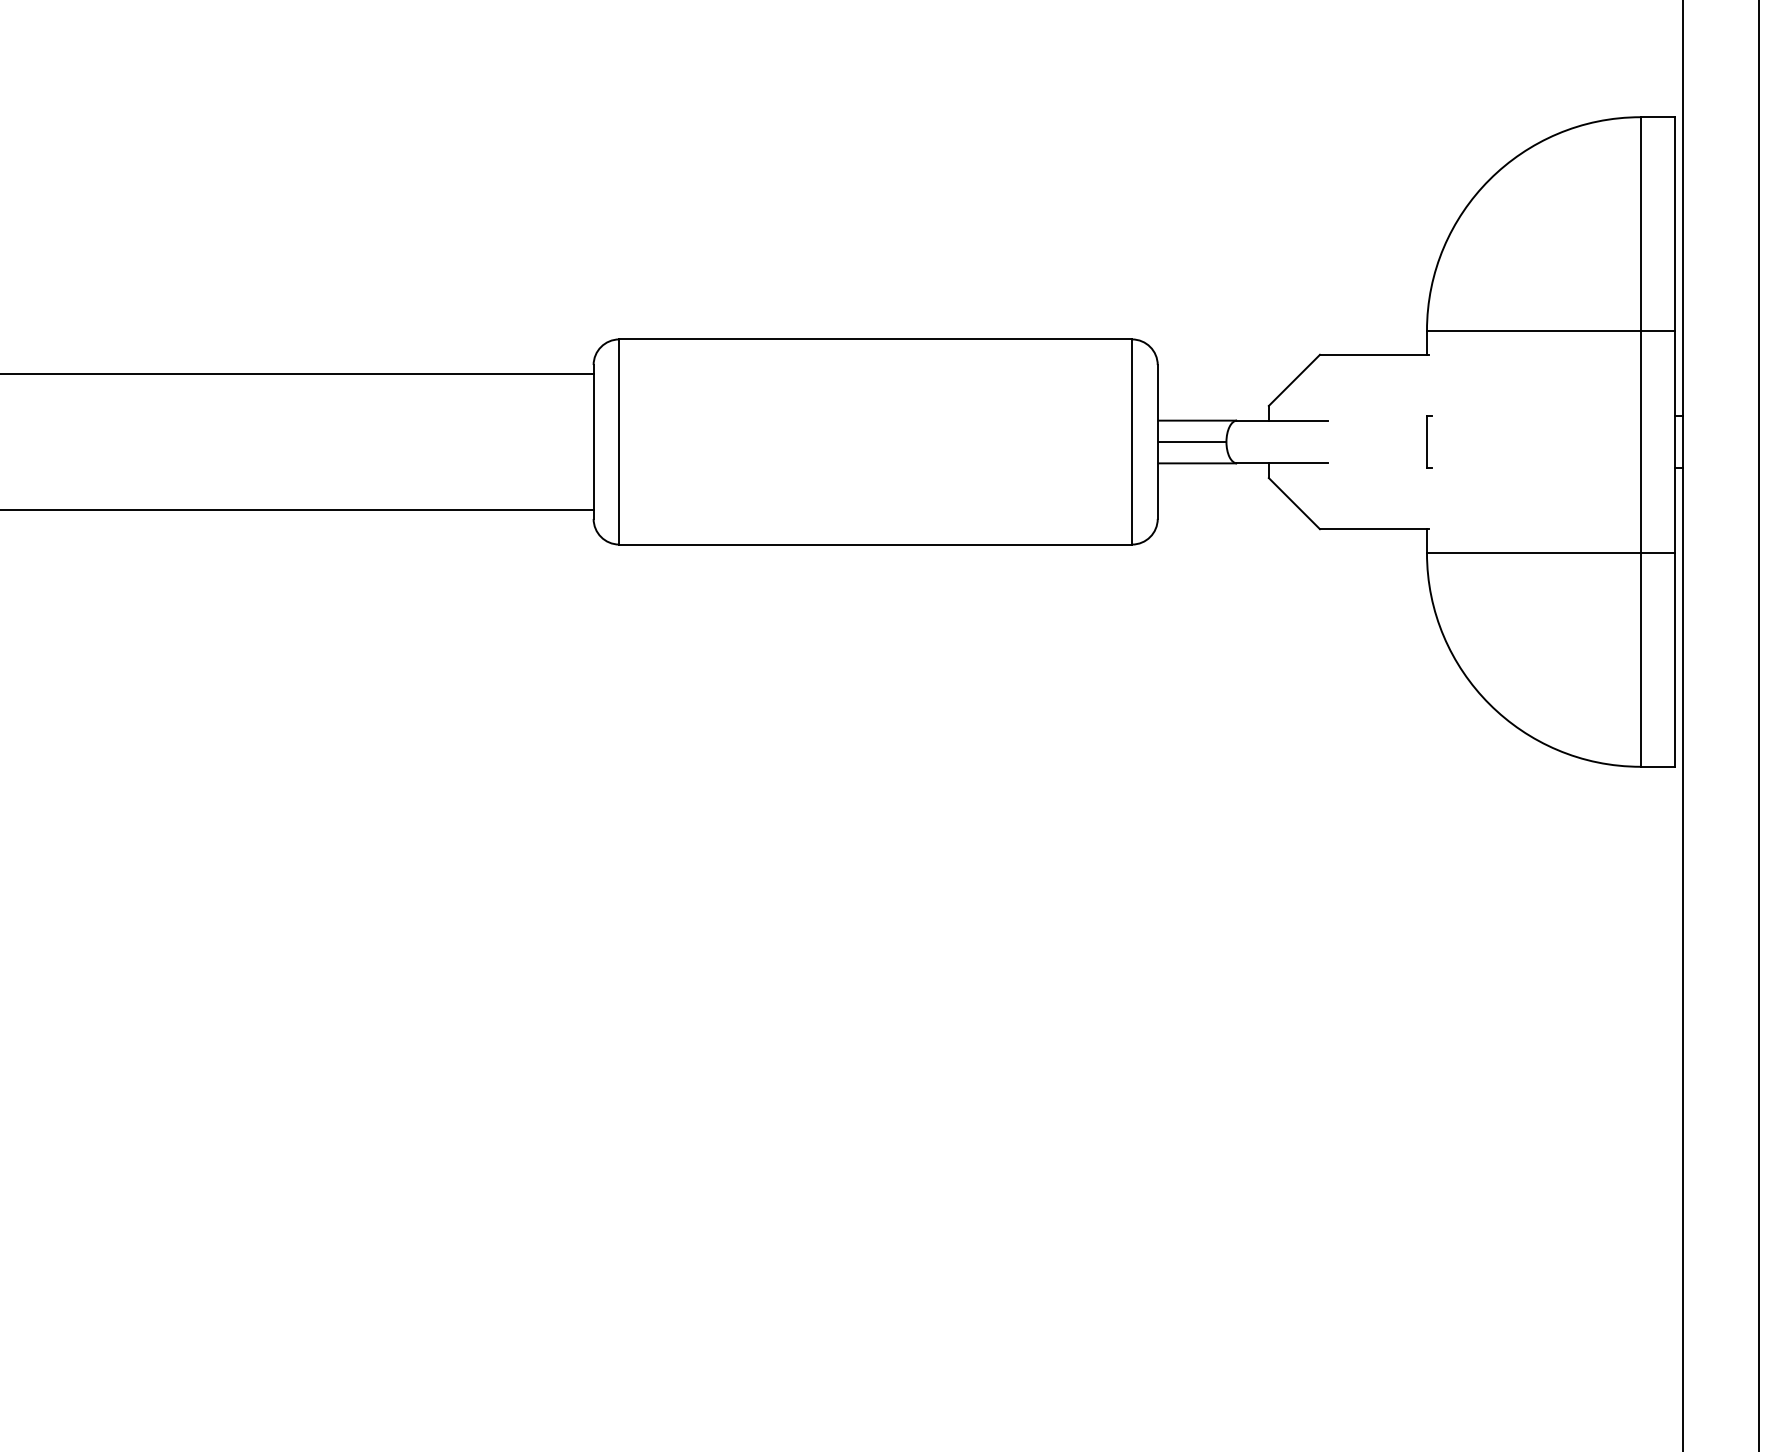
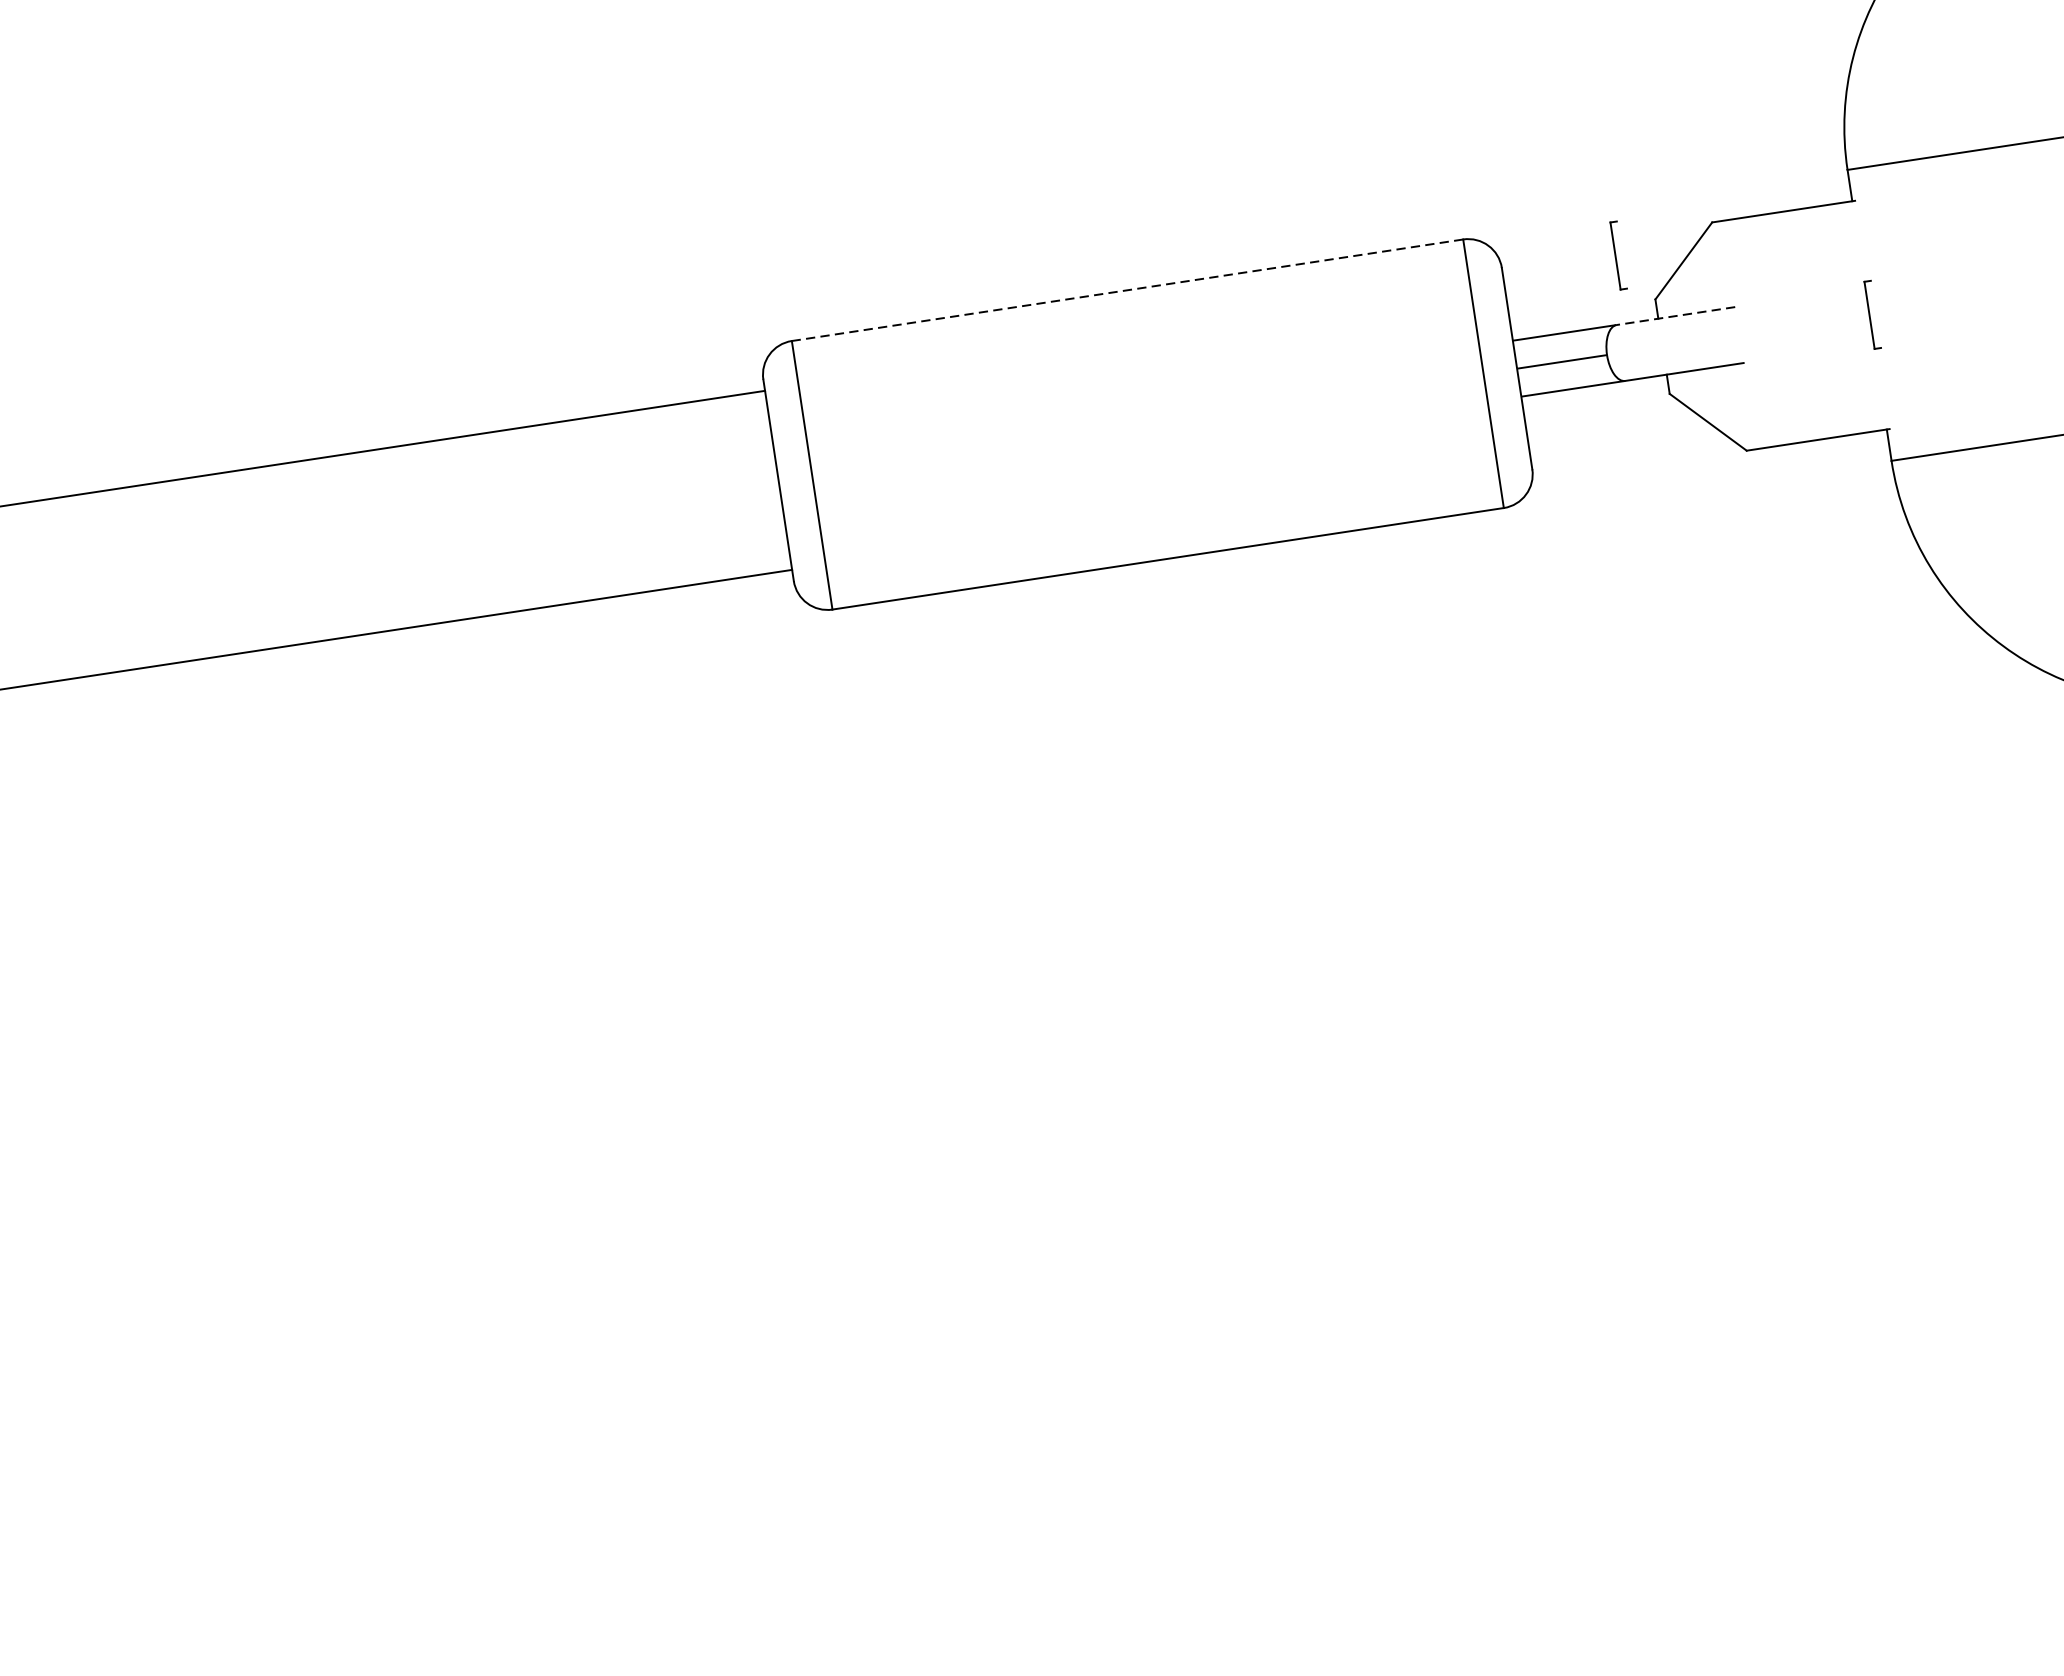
line: (875, 339) -> (1127, 290), solid -> dashed
part: (1246, 368) -> (1618, 254), added
line: (1281, 420) -> (1674, 316), solid -> dashed

